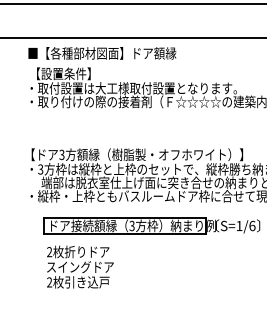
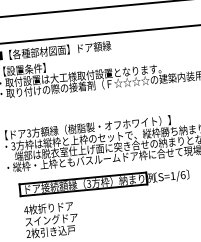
text: (49, 252) -> (26, 210), 2 -> 4

